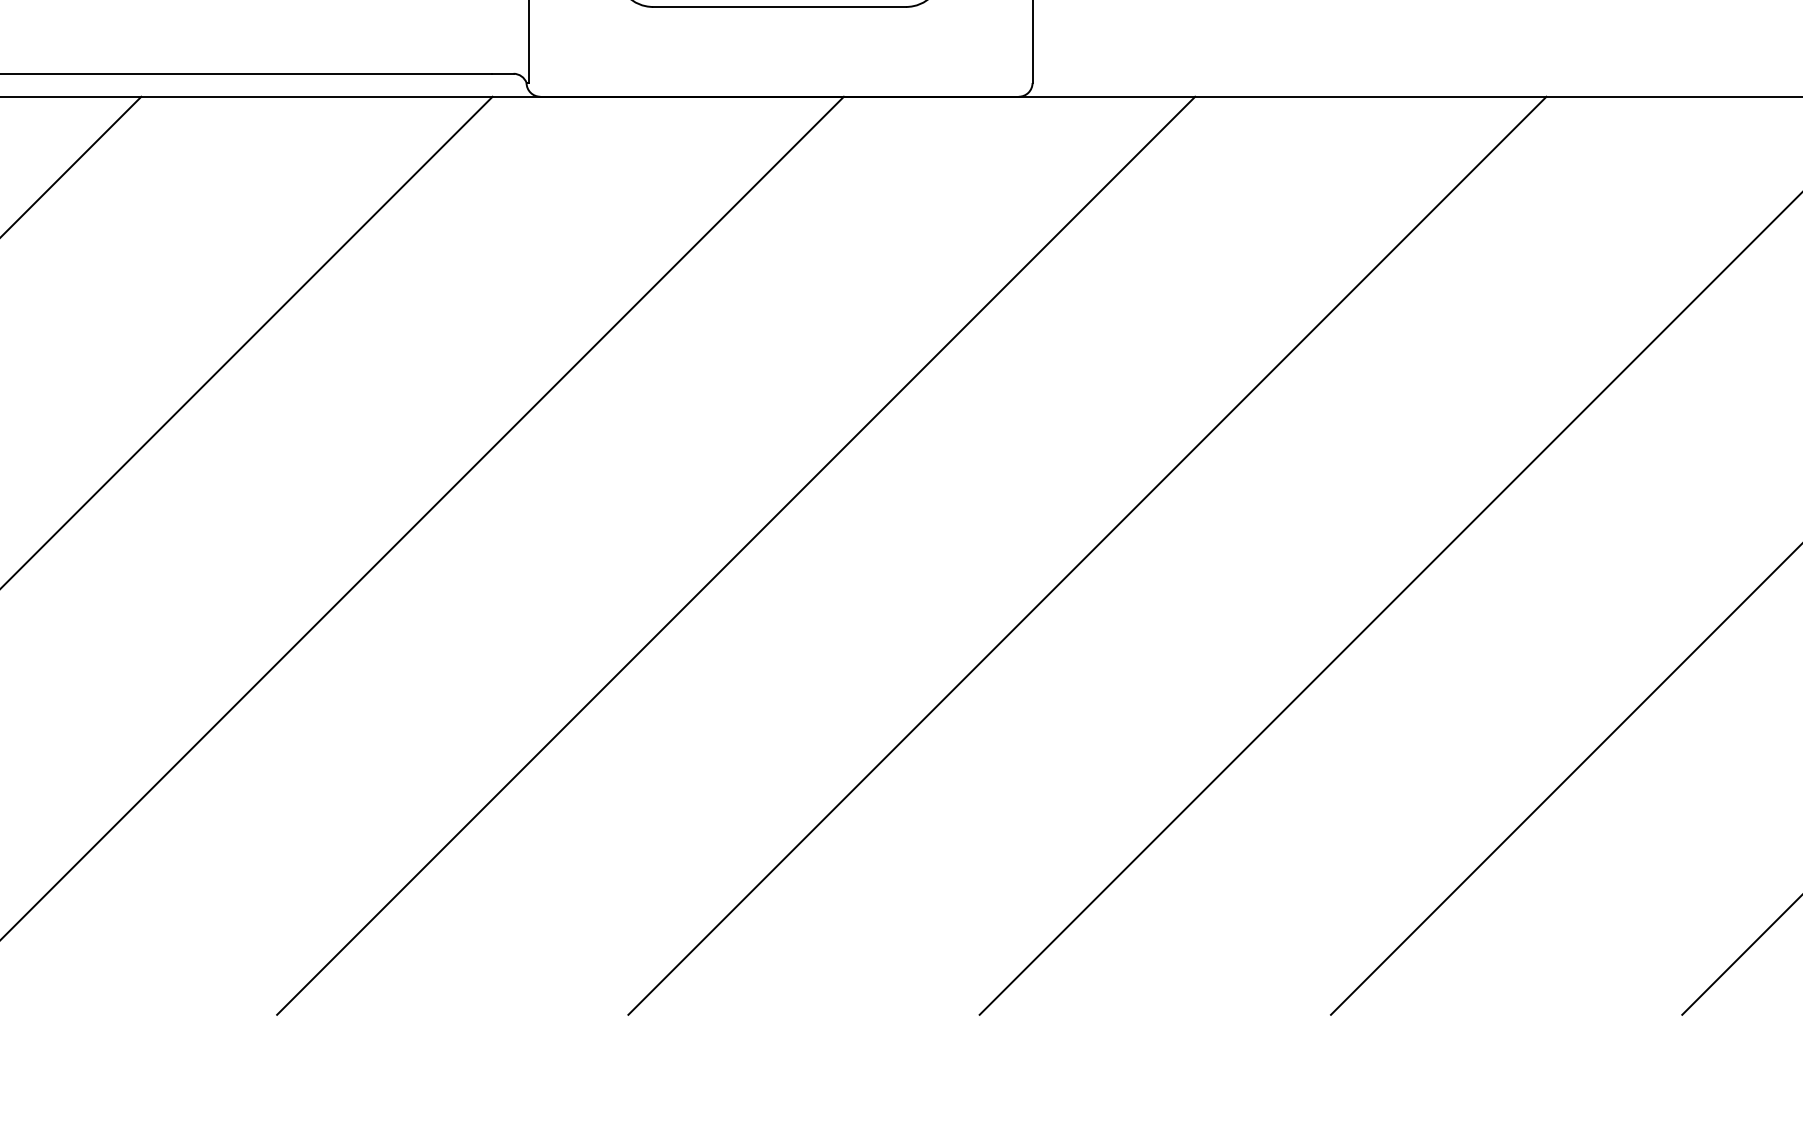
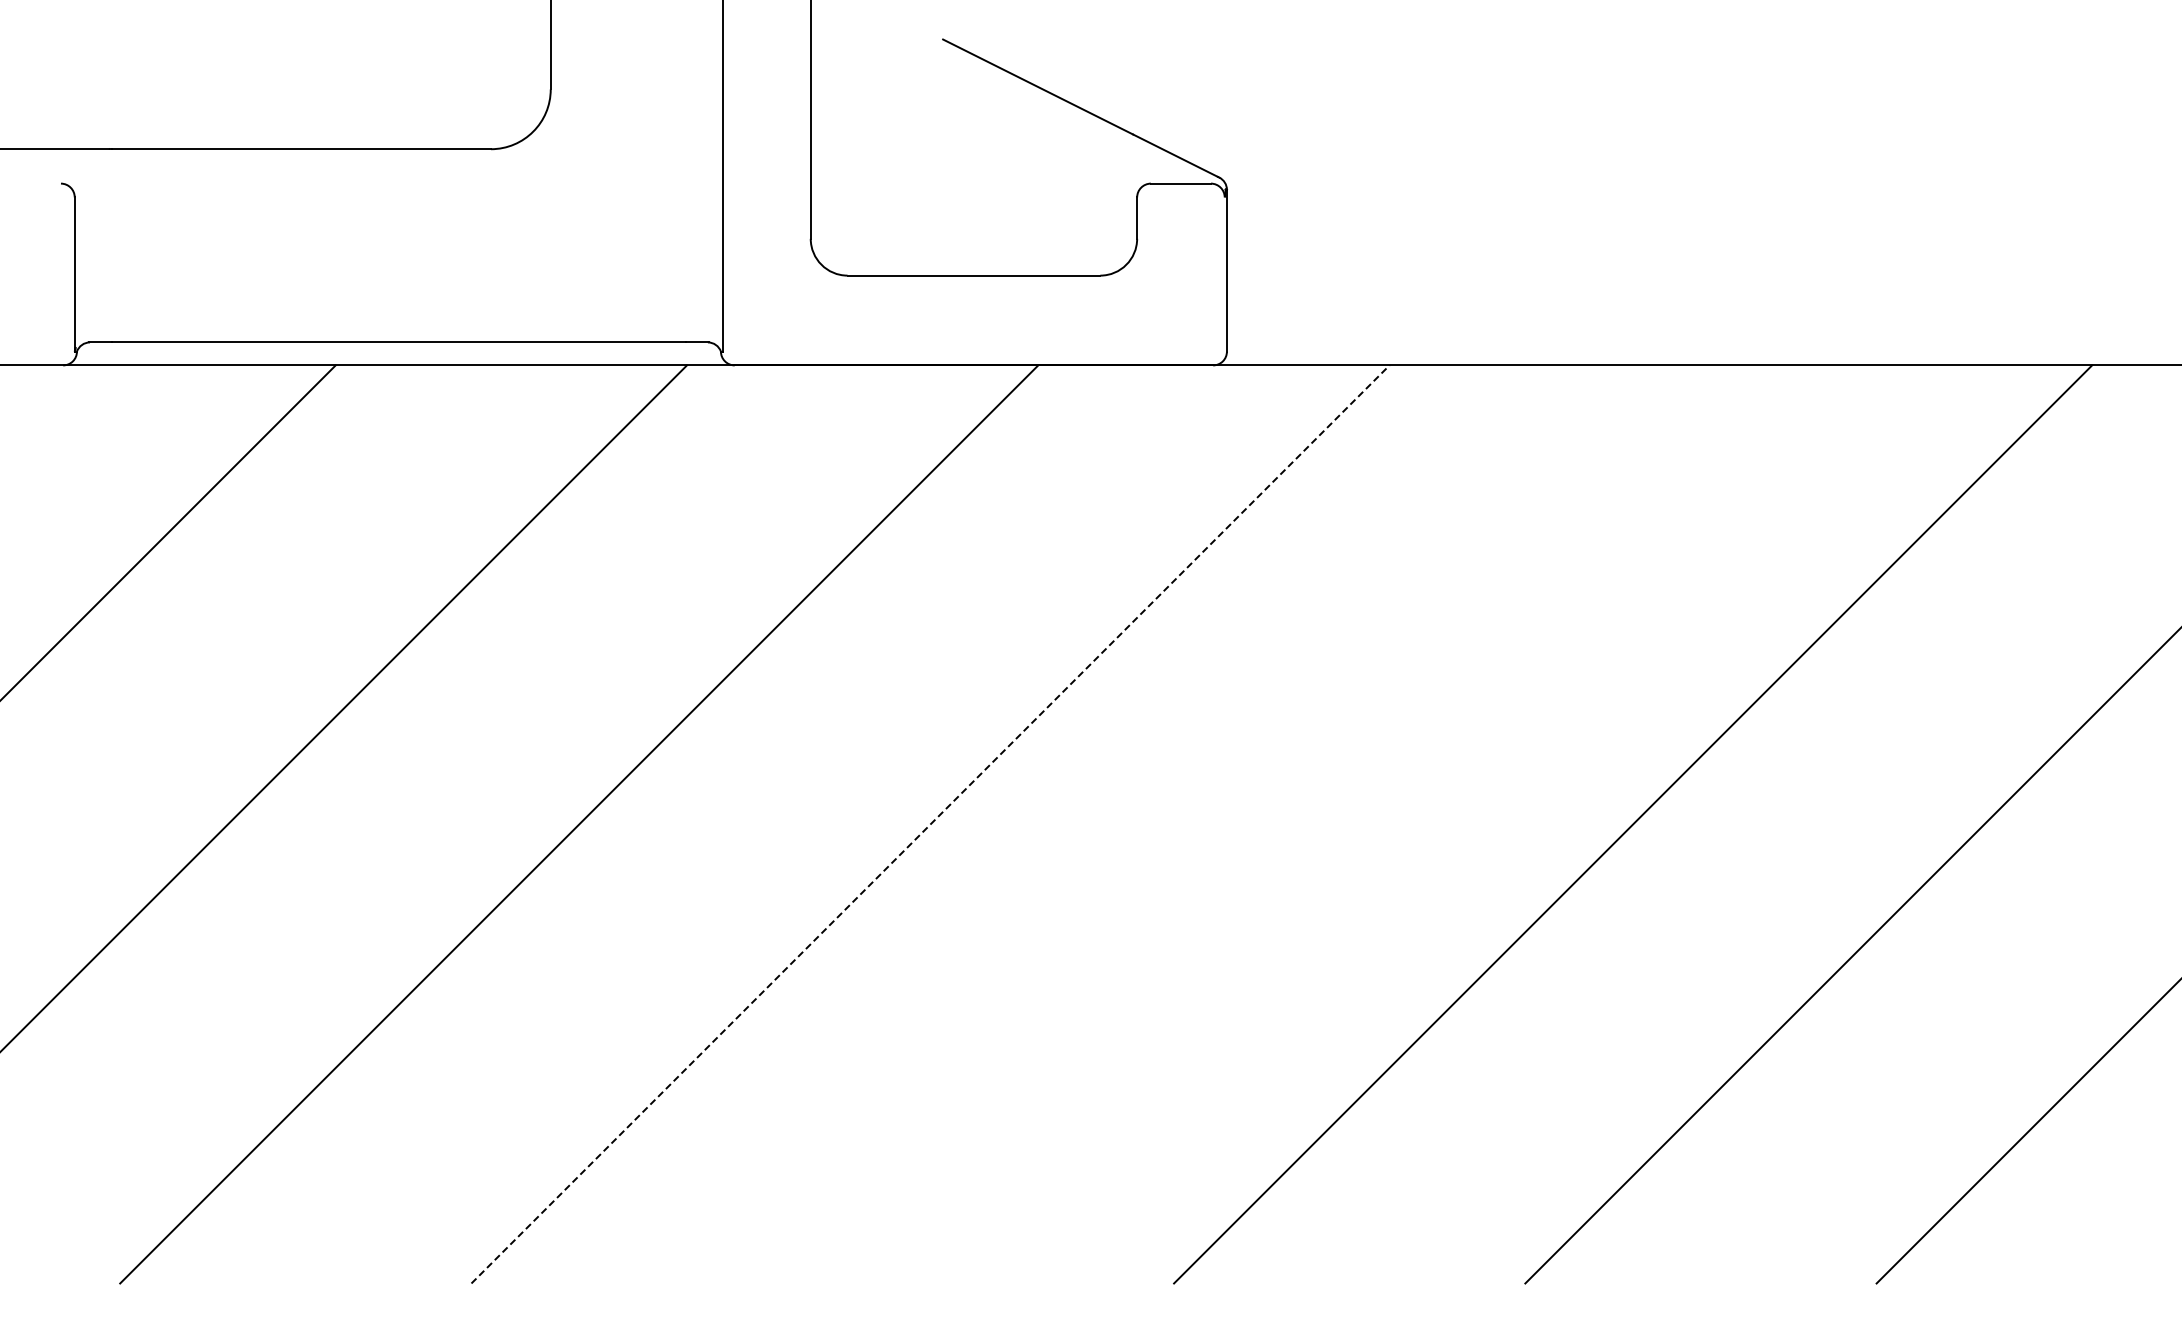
line: (736, 555) -> (930, 824), solid -> dashed
line: (1087, 555) -> (1281, 824), removed

